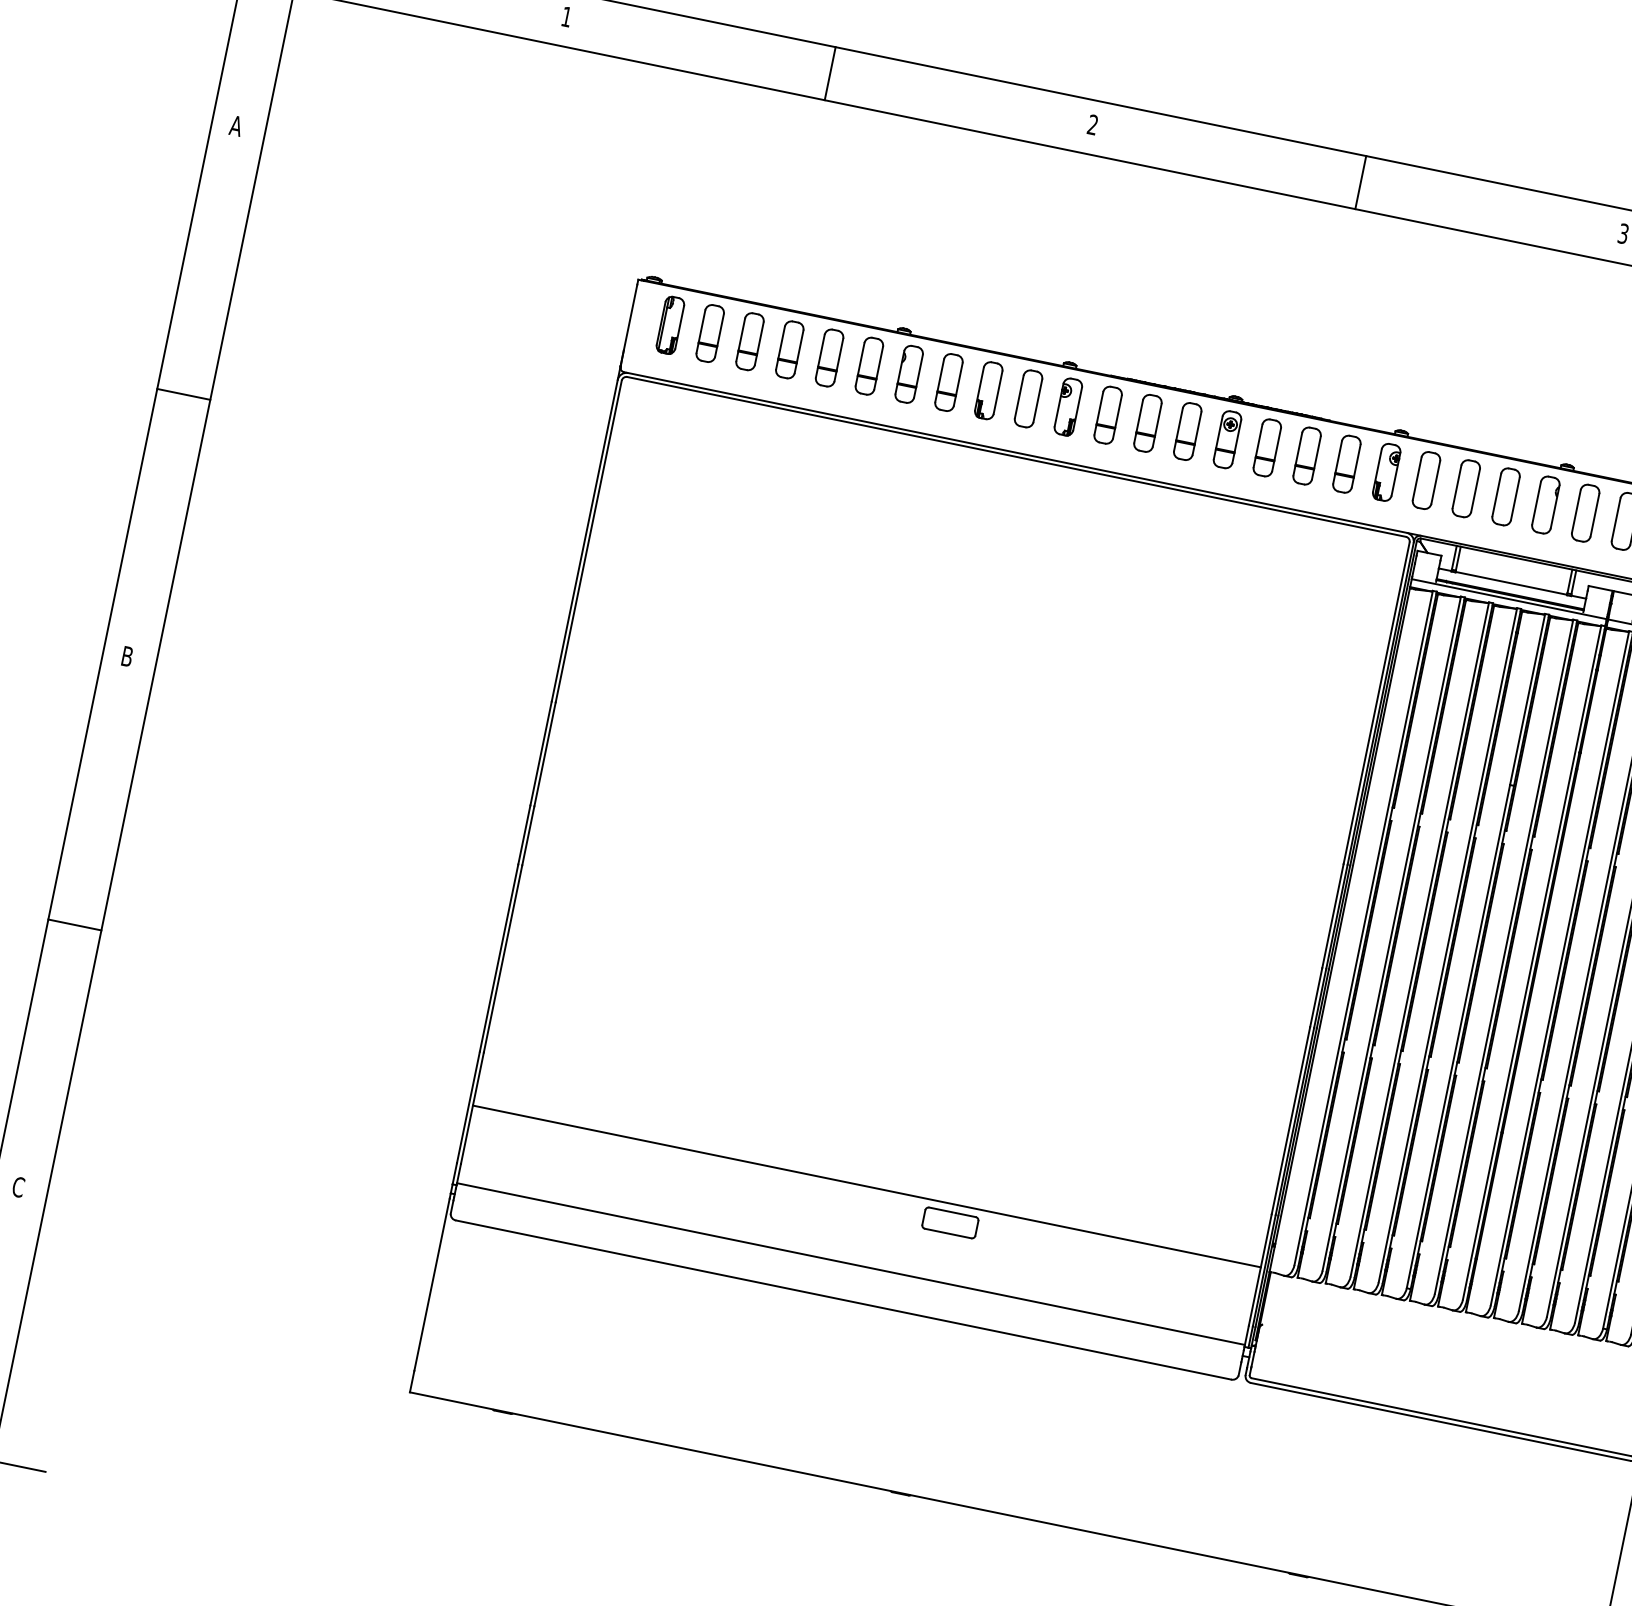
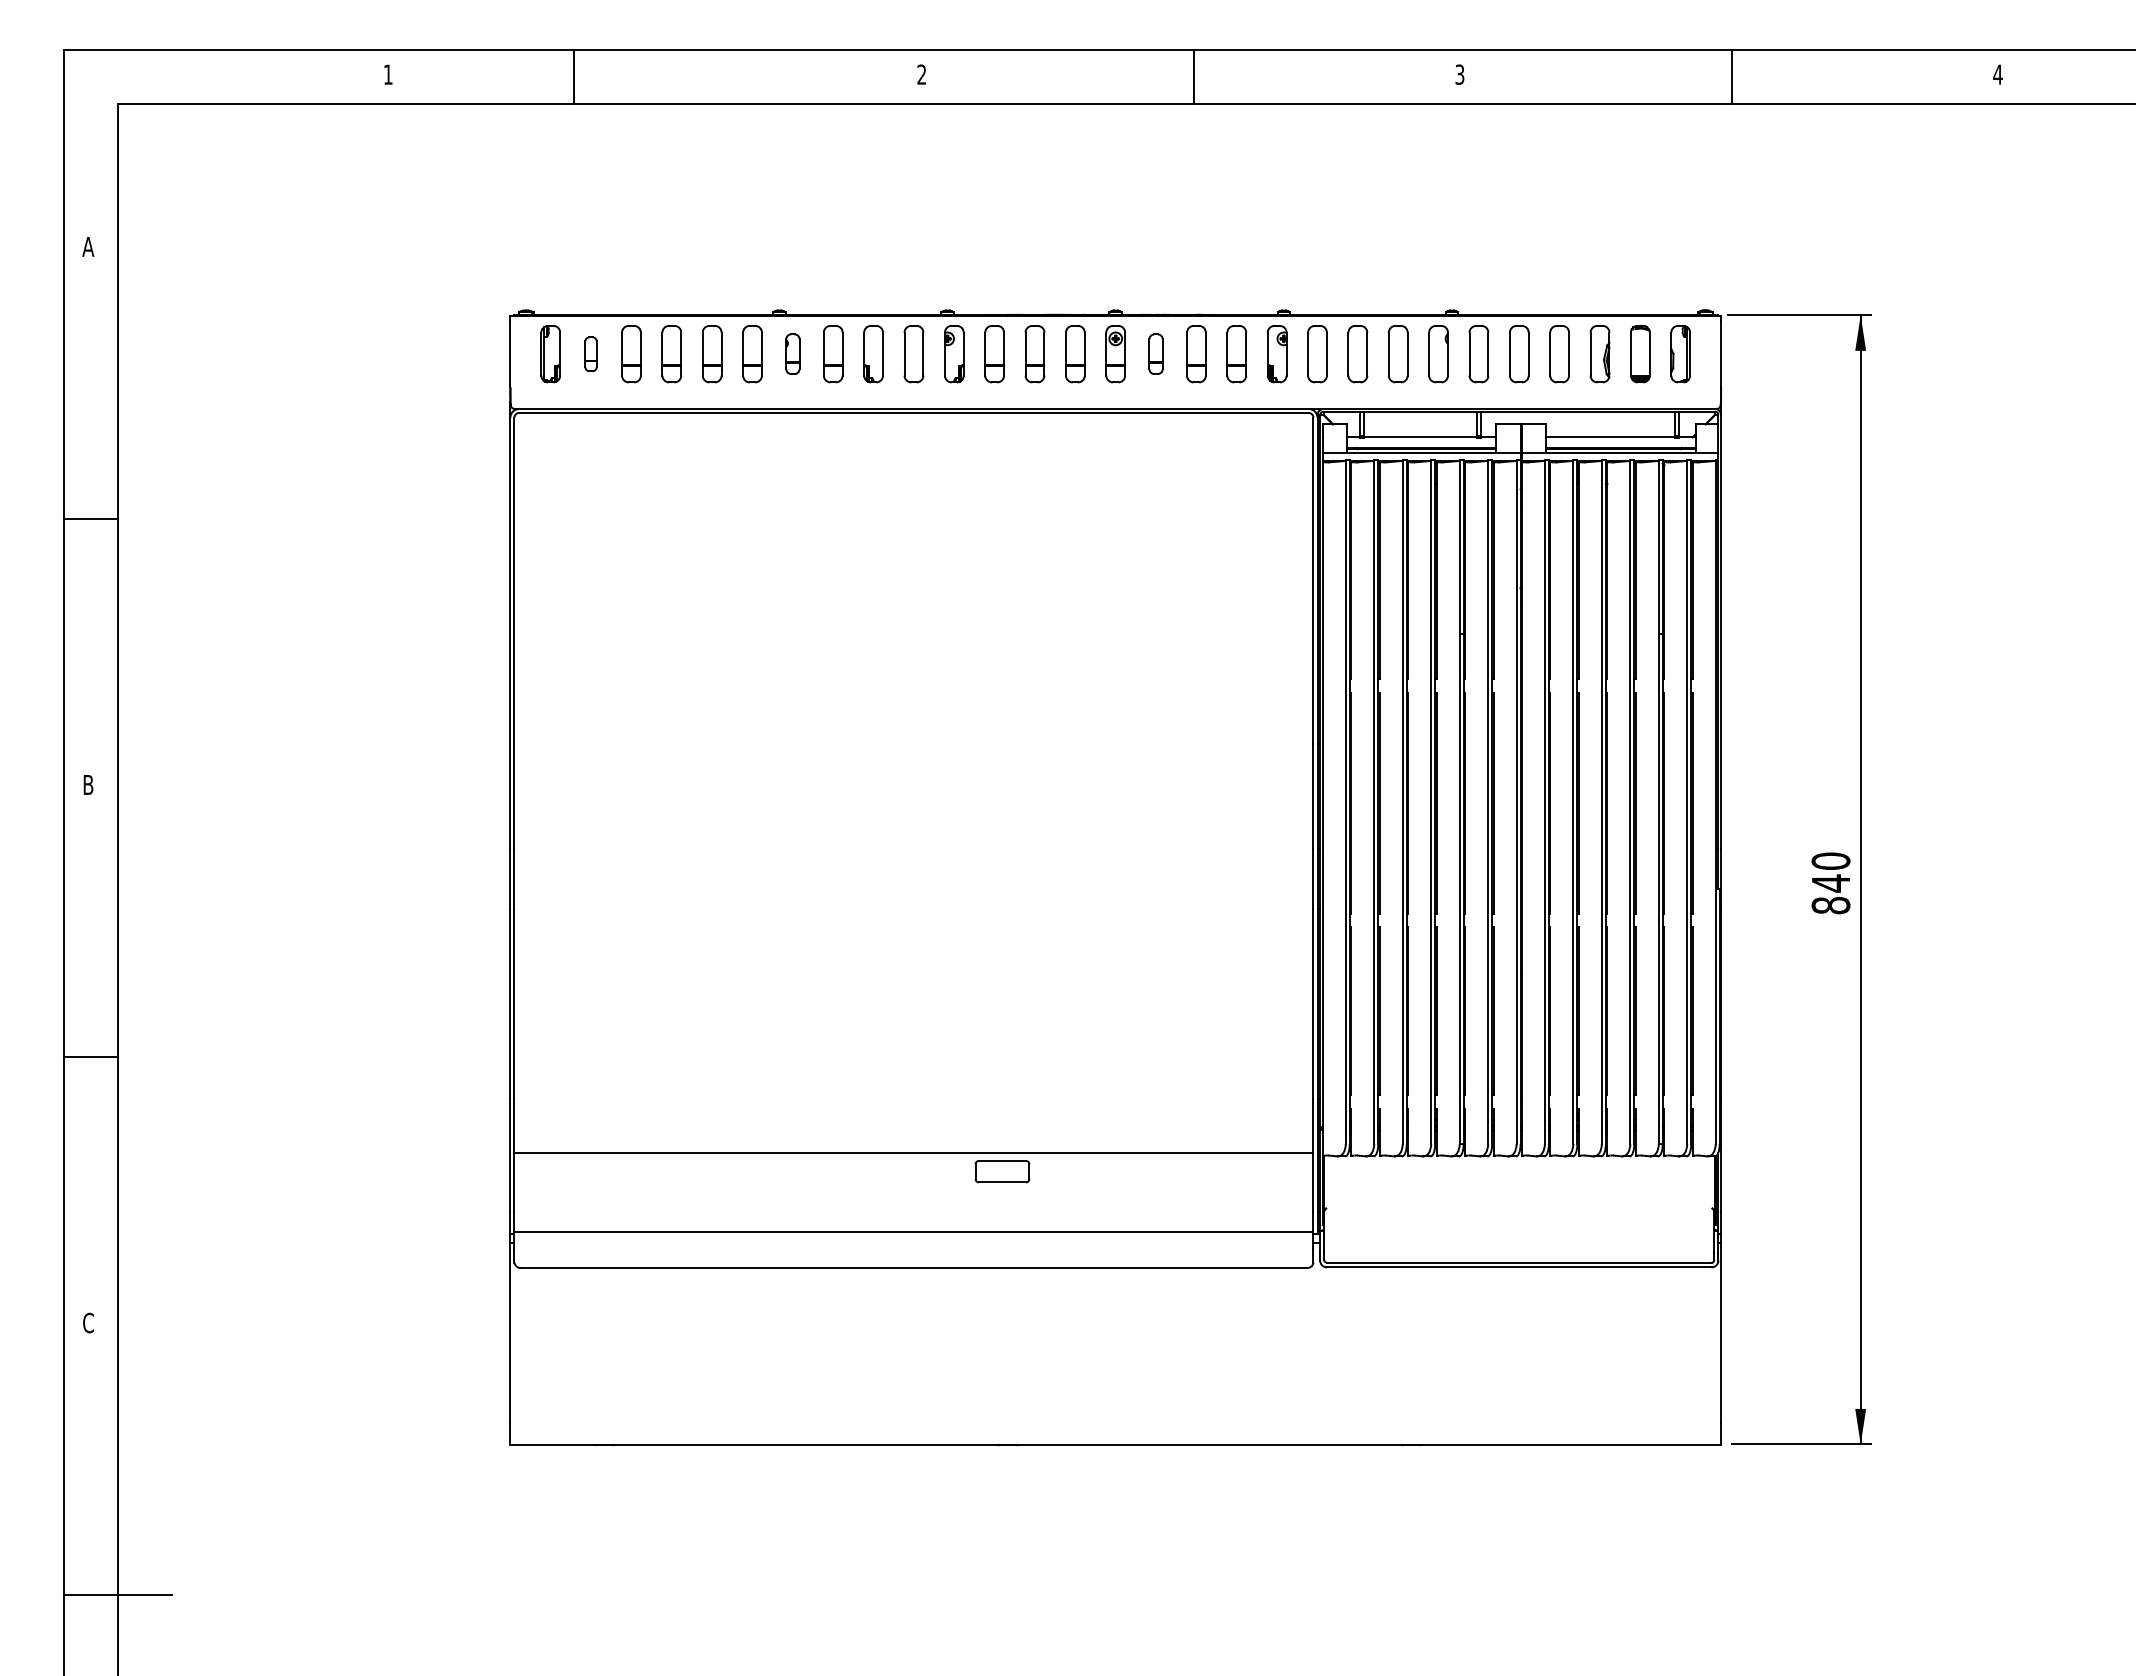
line: (829, 73) -> (573, 77), moved
part: (709, 333) -> (590, 354), size x0.6
part: (908, 374) -> (792, 354), size x0.7
part: (1266, 448) -> (1155, 354), size x0.7

